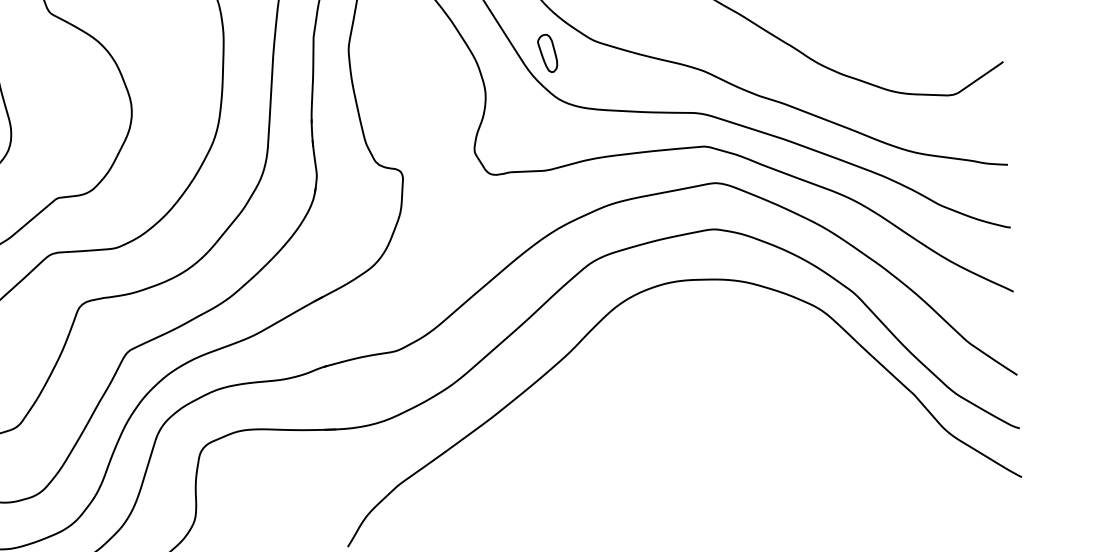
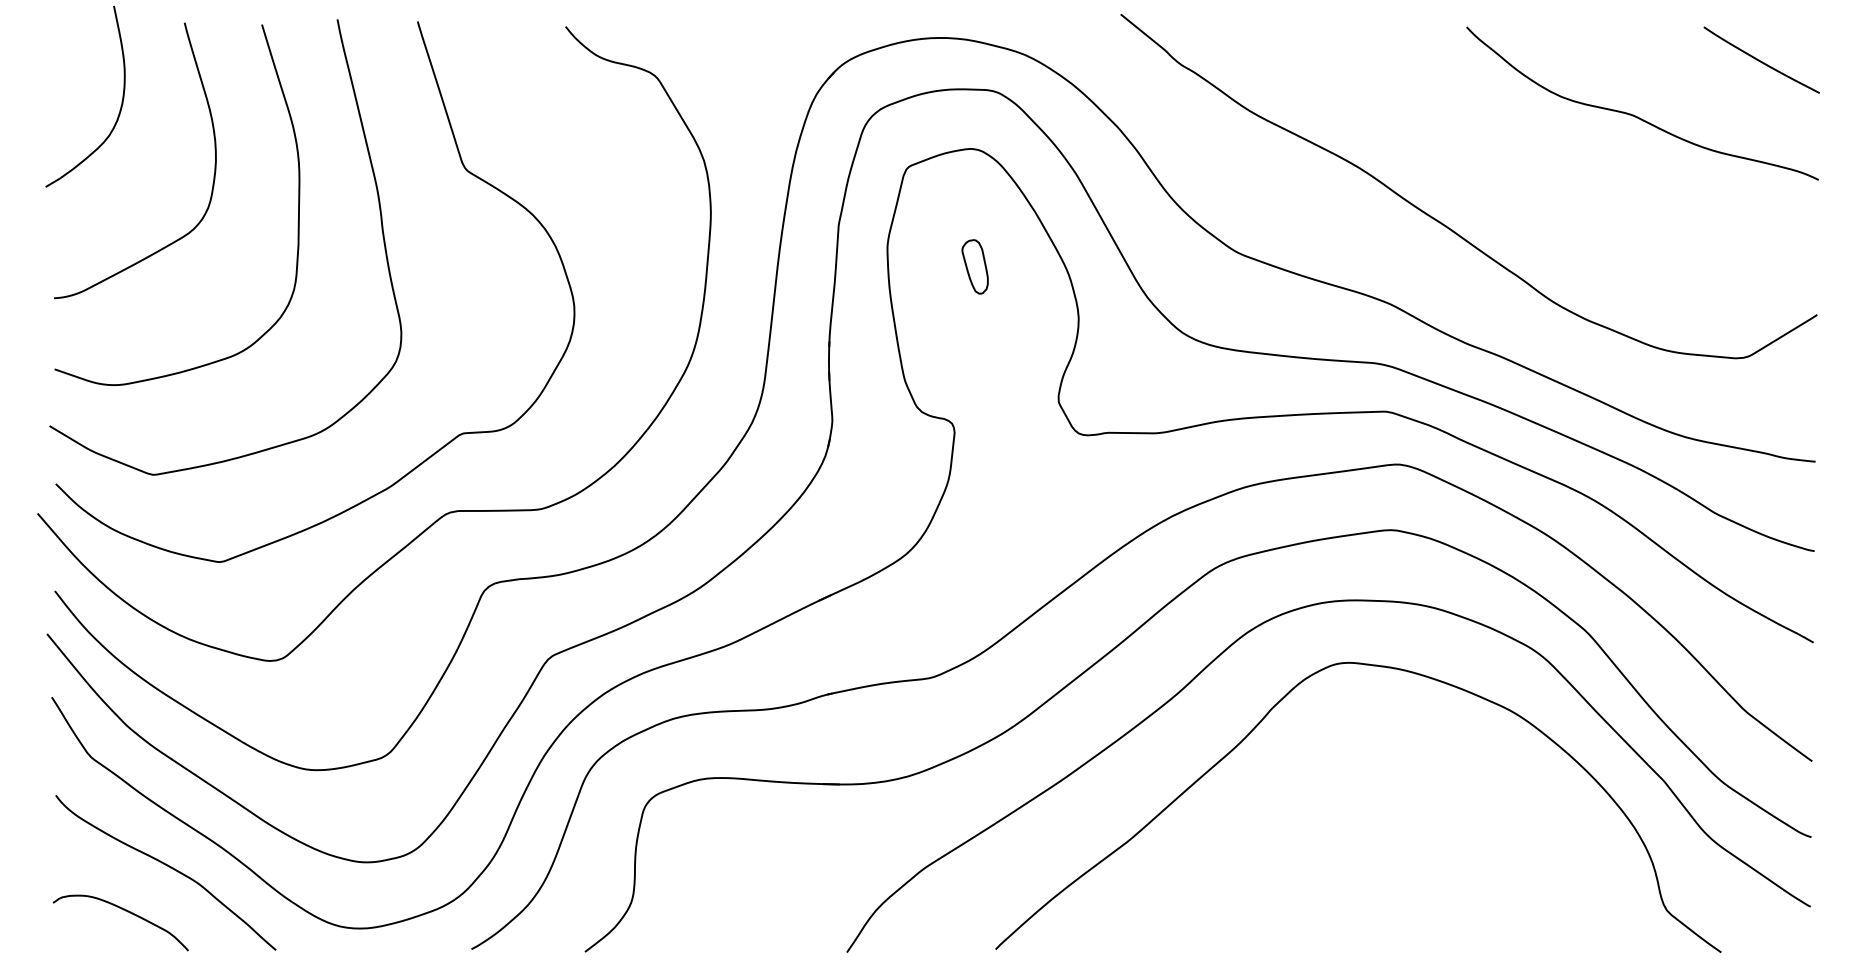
part: (547, 53) -> (974, 266), moved
curve: (630, 368) -> (1262, 721), added

